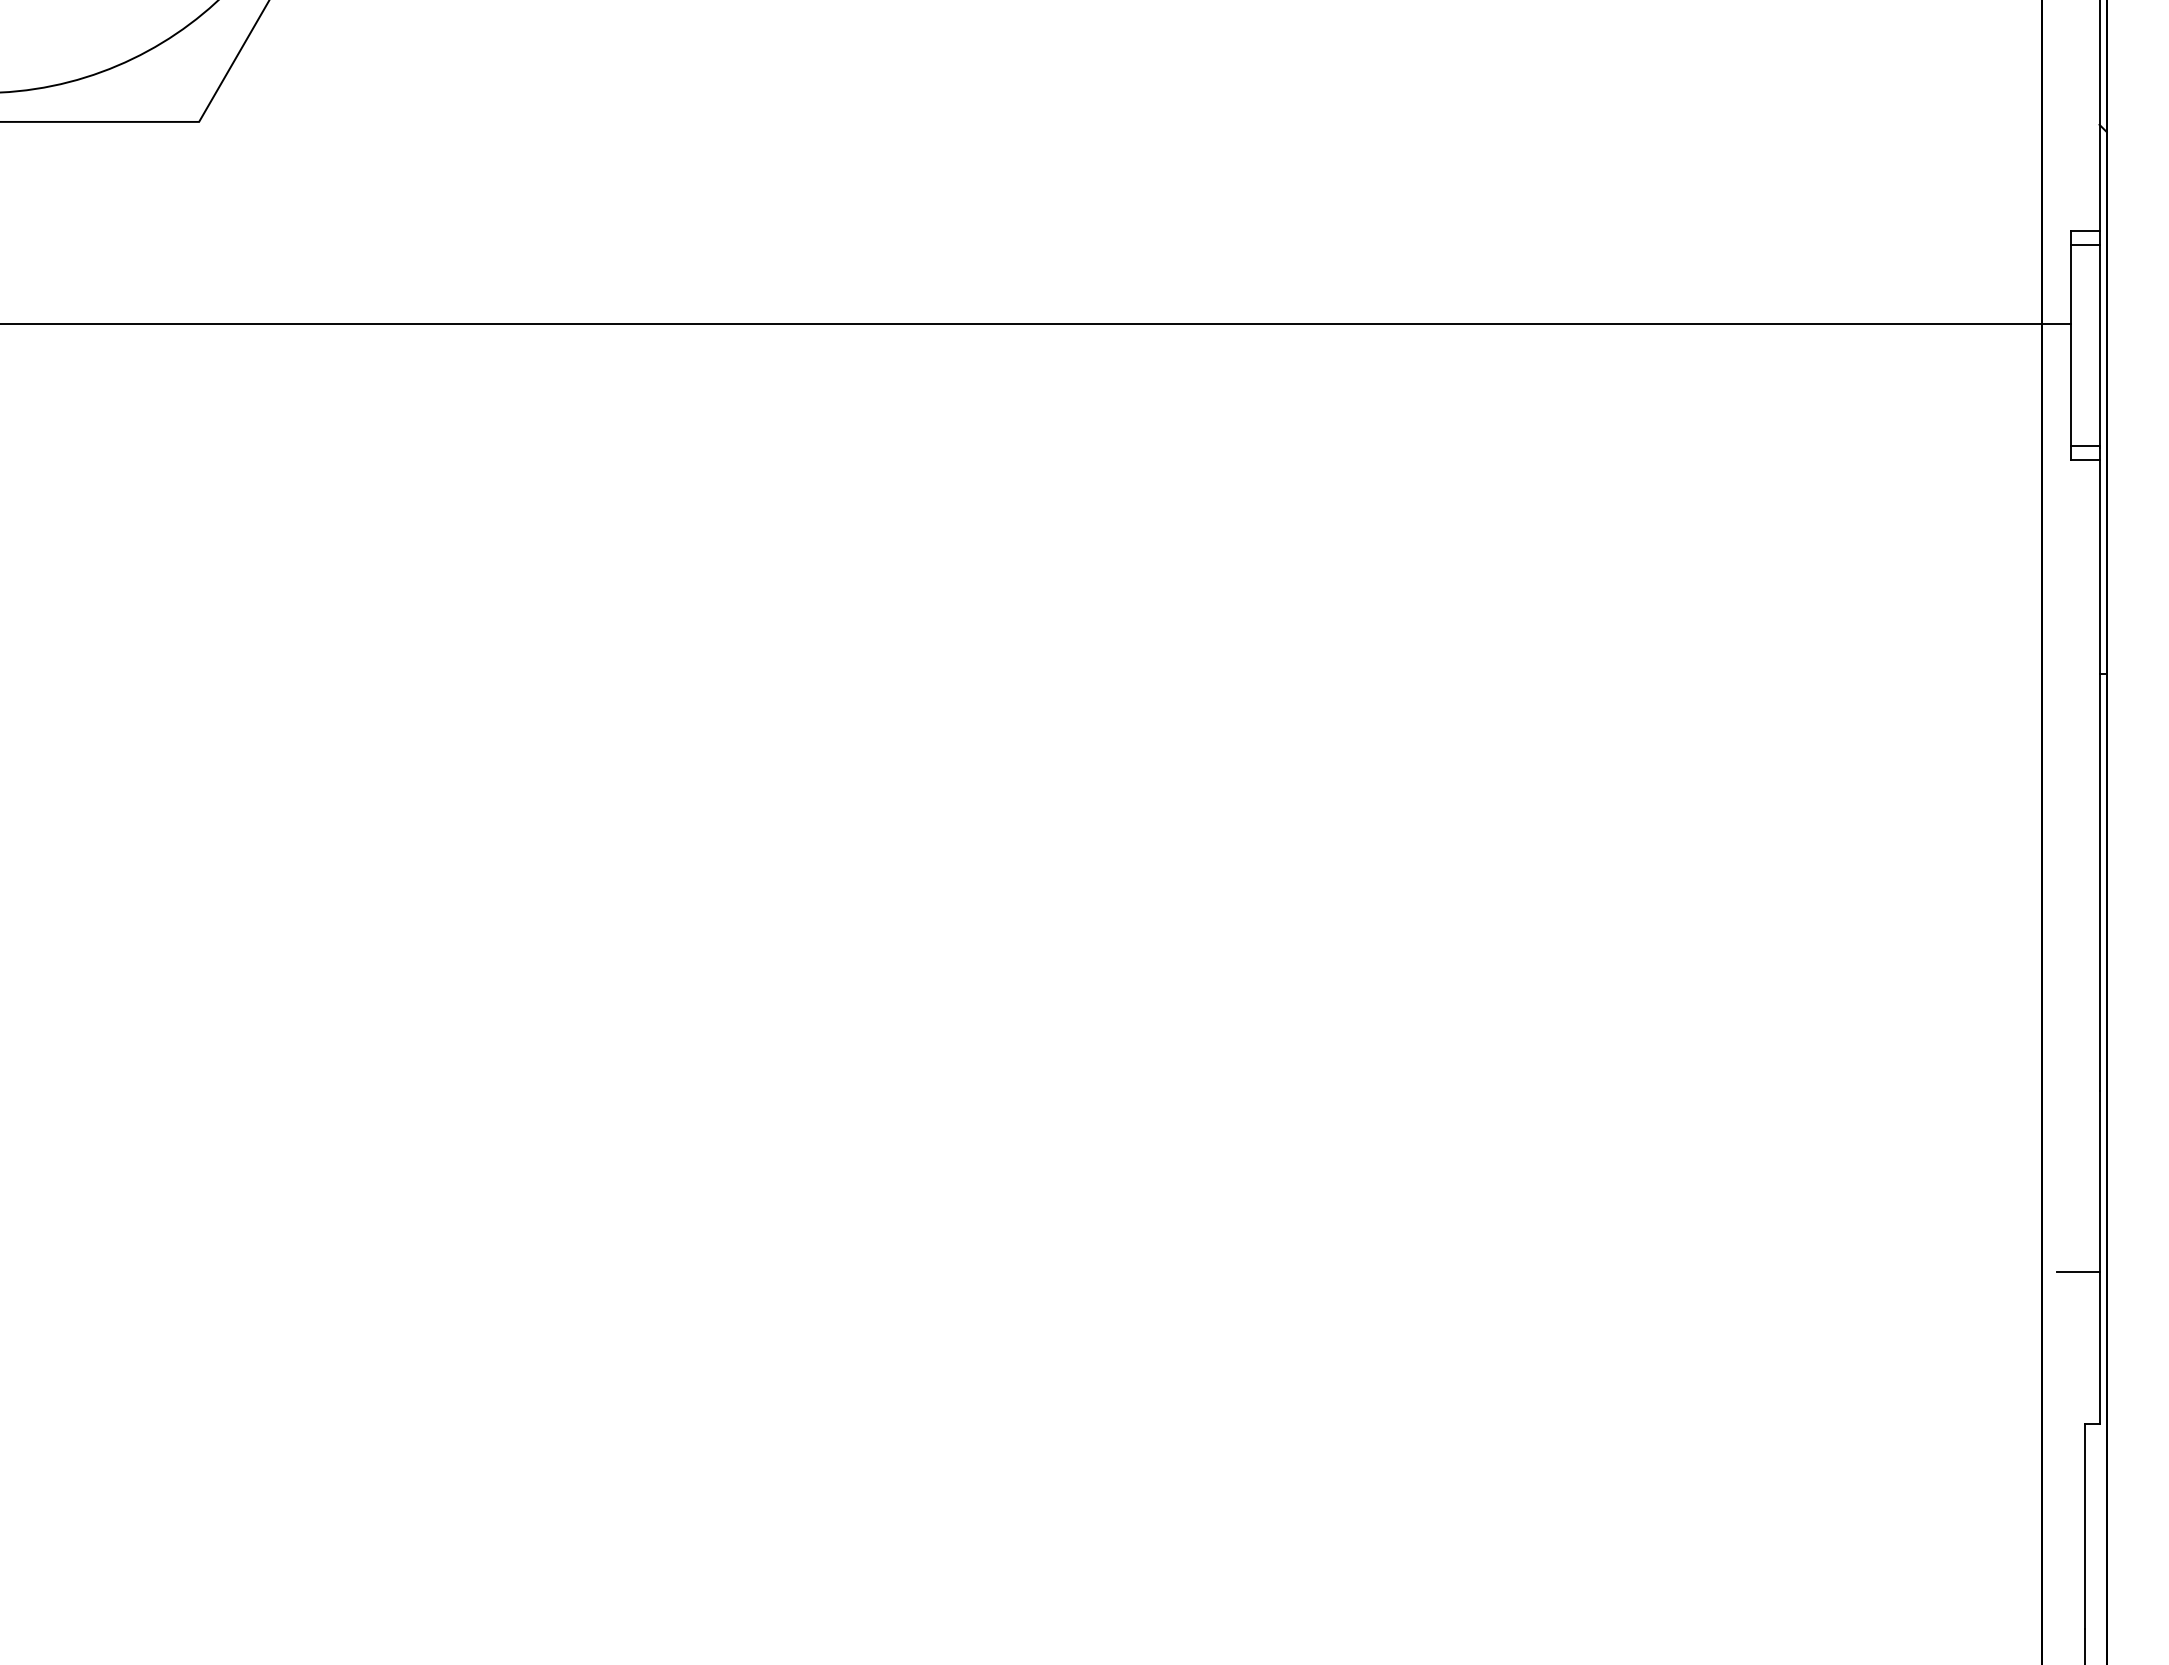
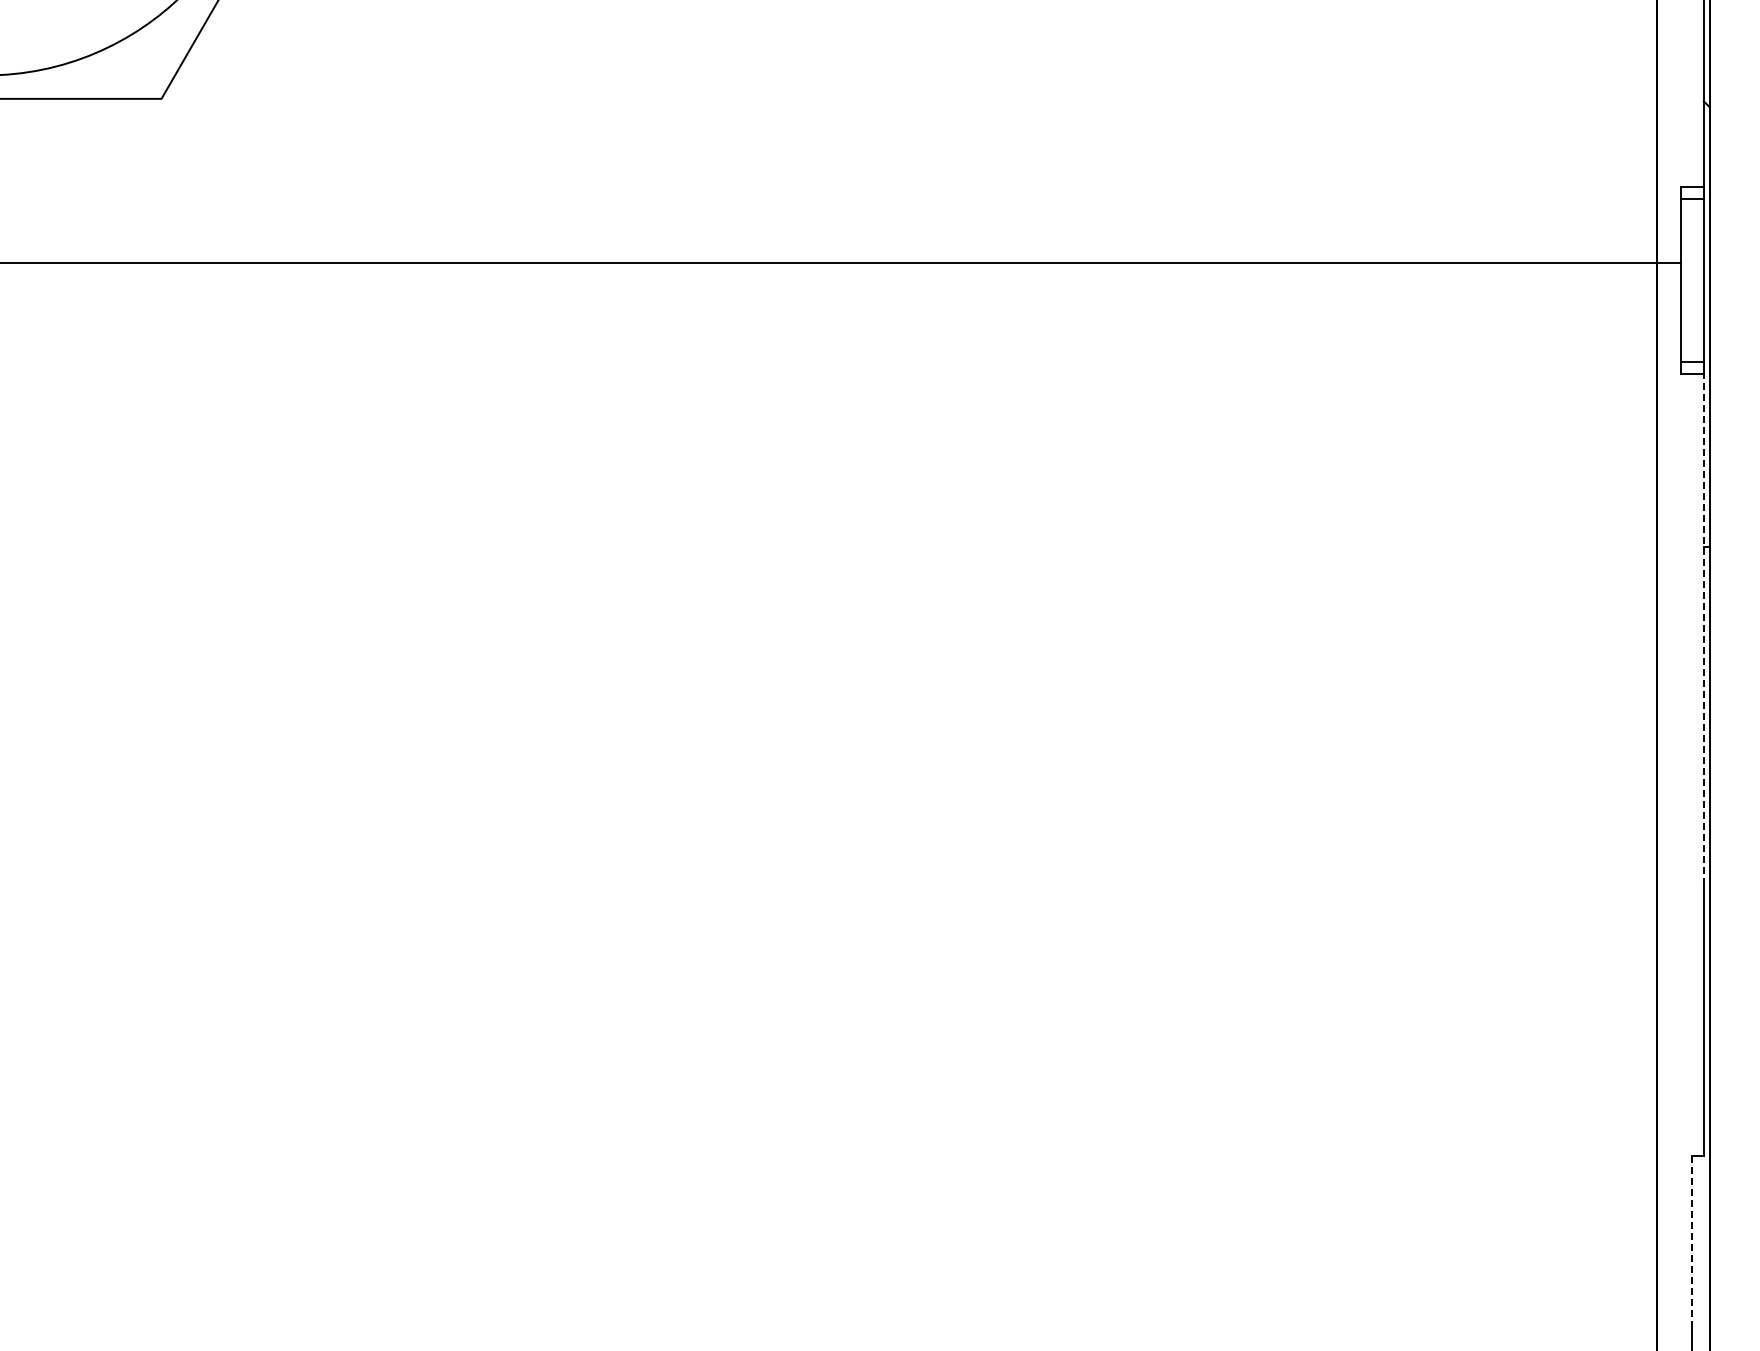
line: (2099, 775) -> (1703, 629), solid -> dashed
line: (2077, 1272) -> (1685, 1032), removed
line: (2084, 1526) -> (1691, 1238), solid -> dashed

